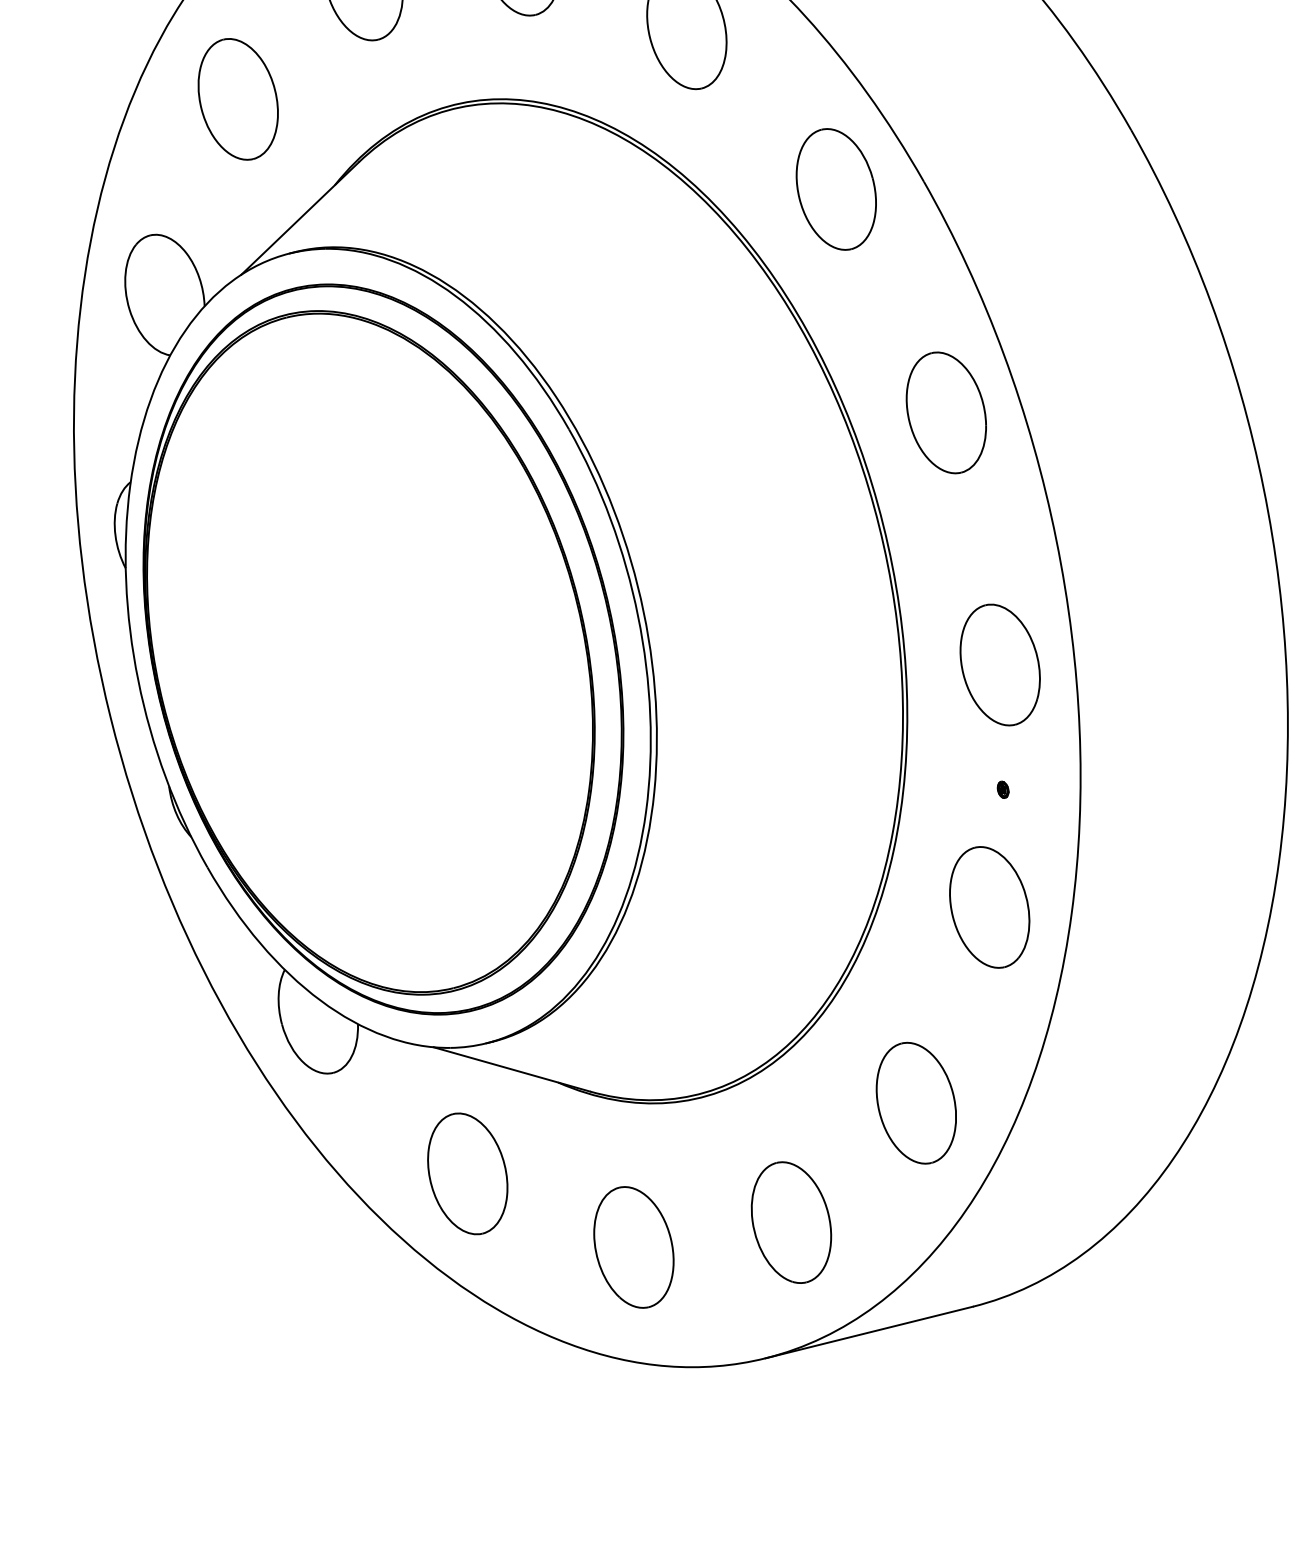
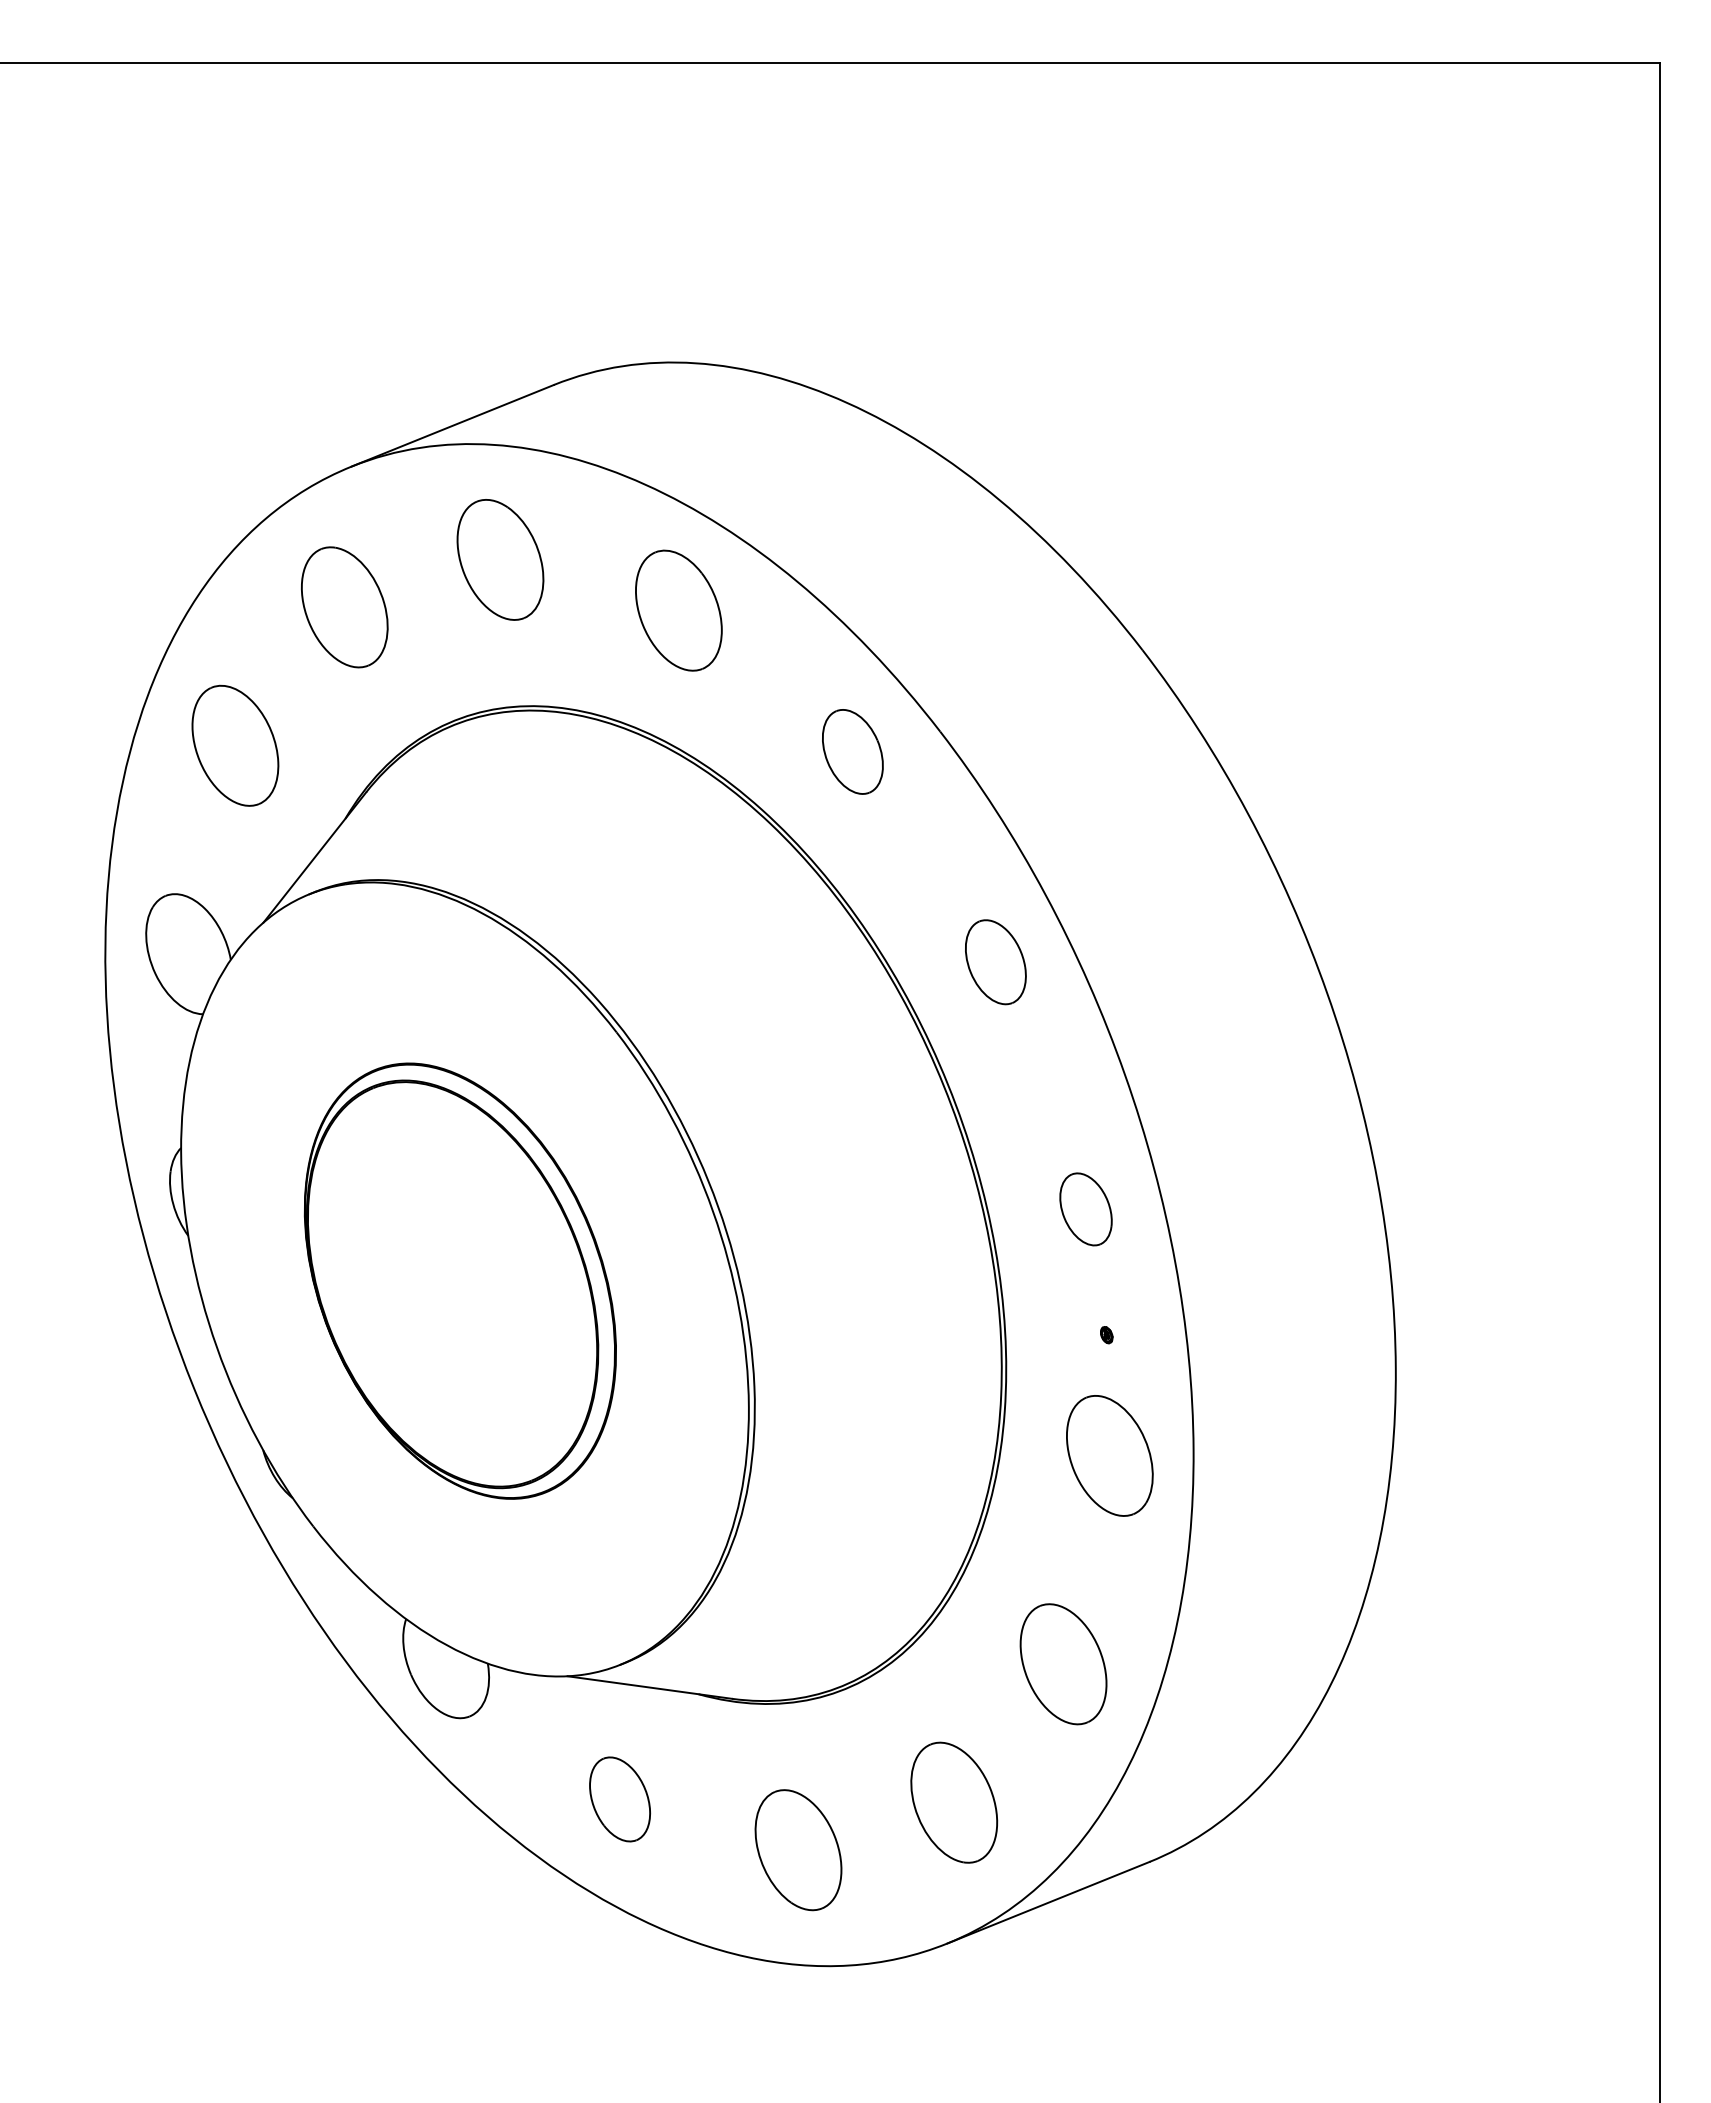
part: (836, 189) -> (852, 751), size x0.7
part: (946, 413) -> (995, 962), size x0.7
part: (383, 648) -> (460, 1280), size x0.6
part: (999, 665) -> (1085, 1209), size x0.6
part: (467, 1173) -> (619, 1799), size x0.7

